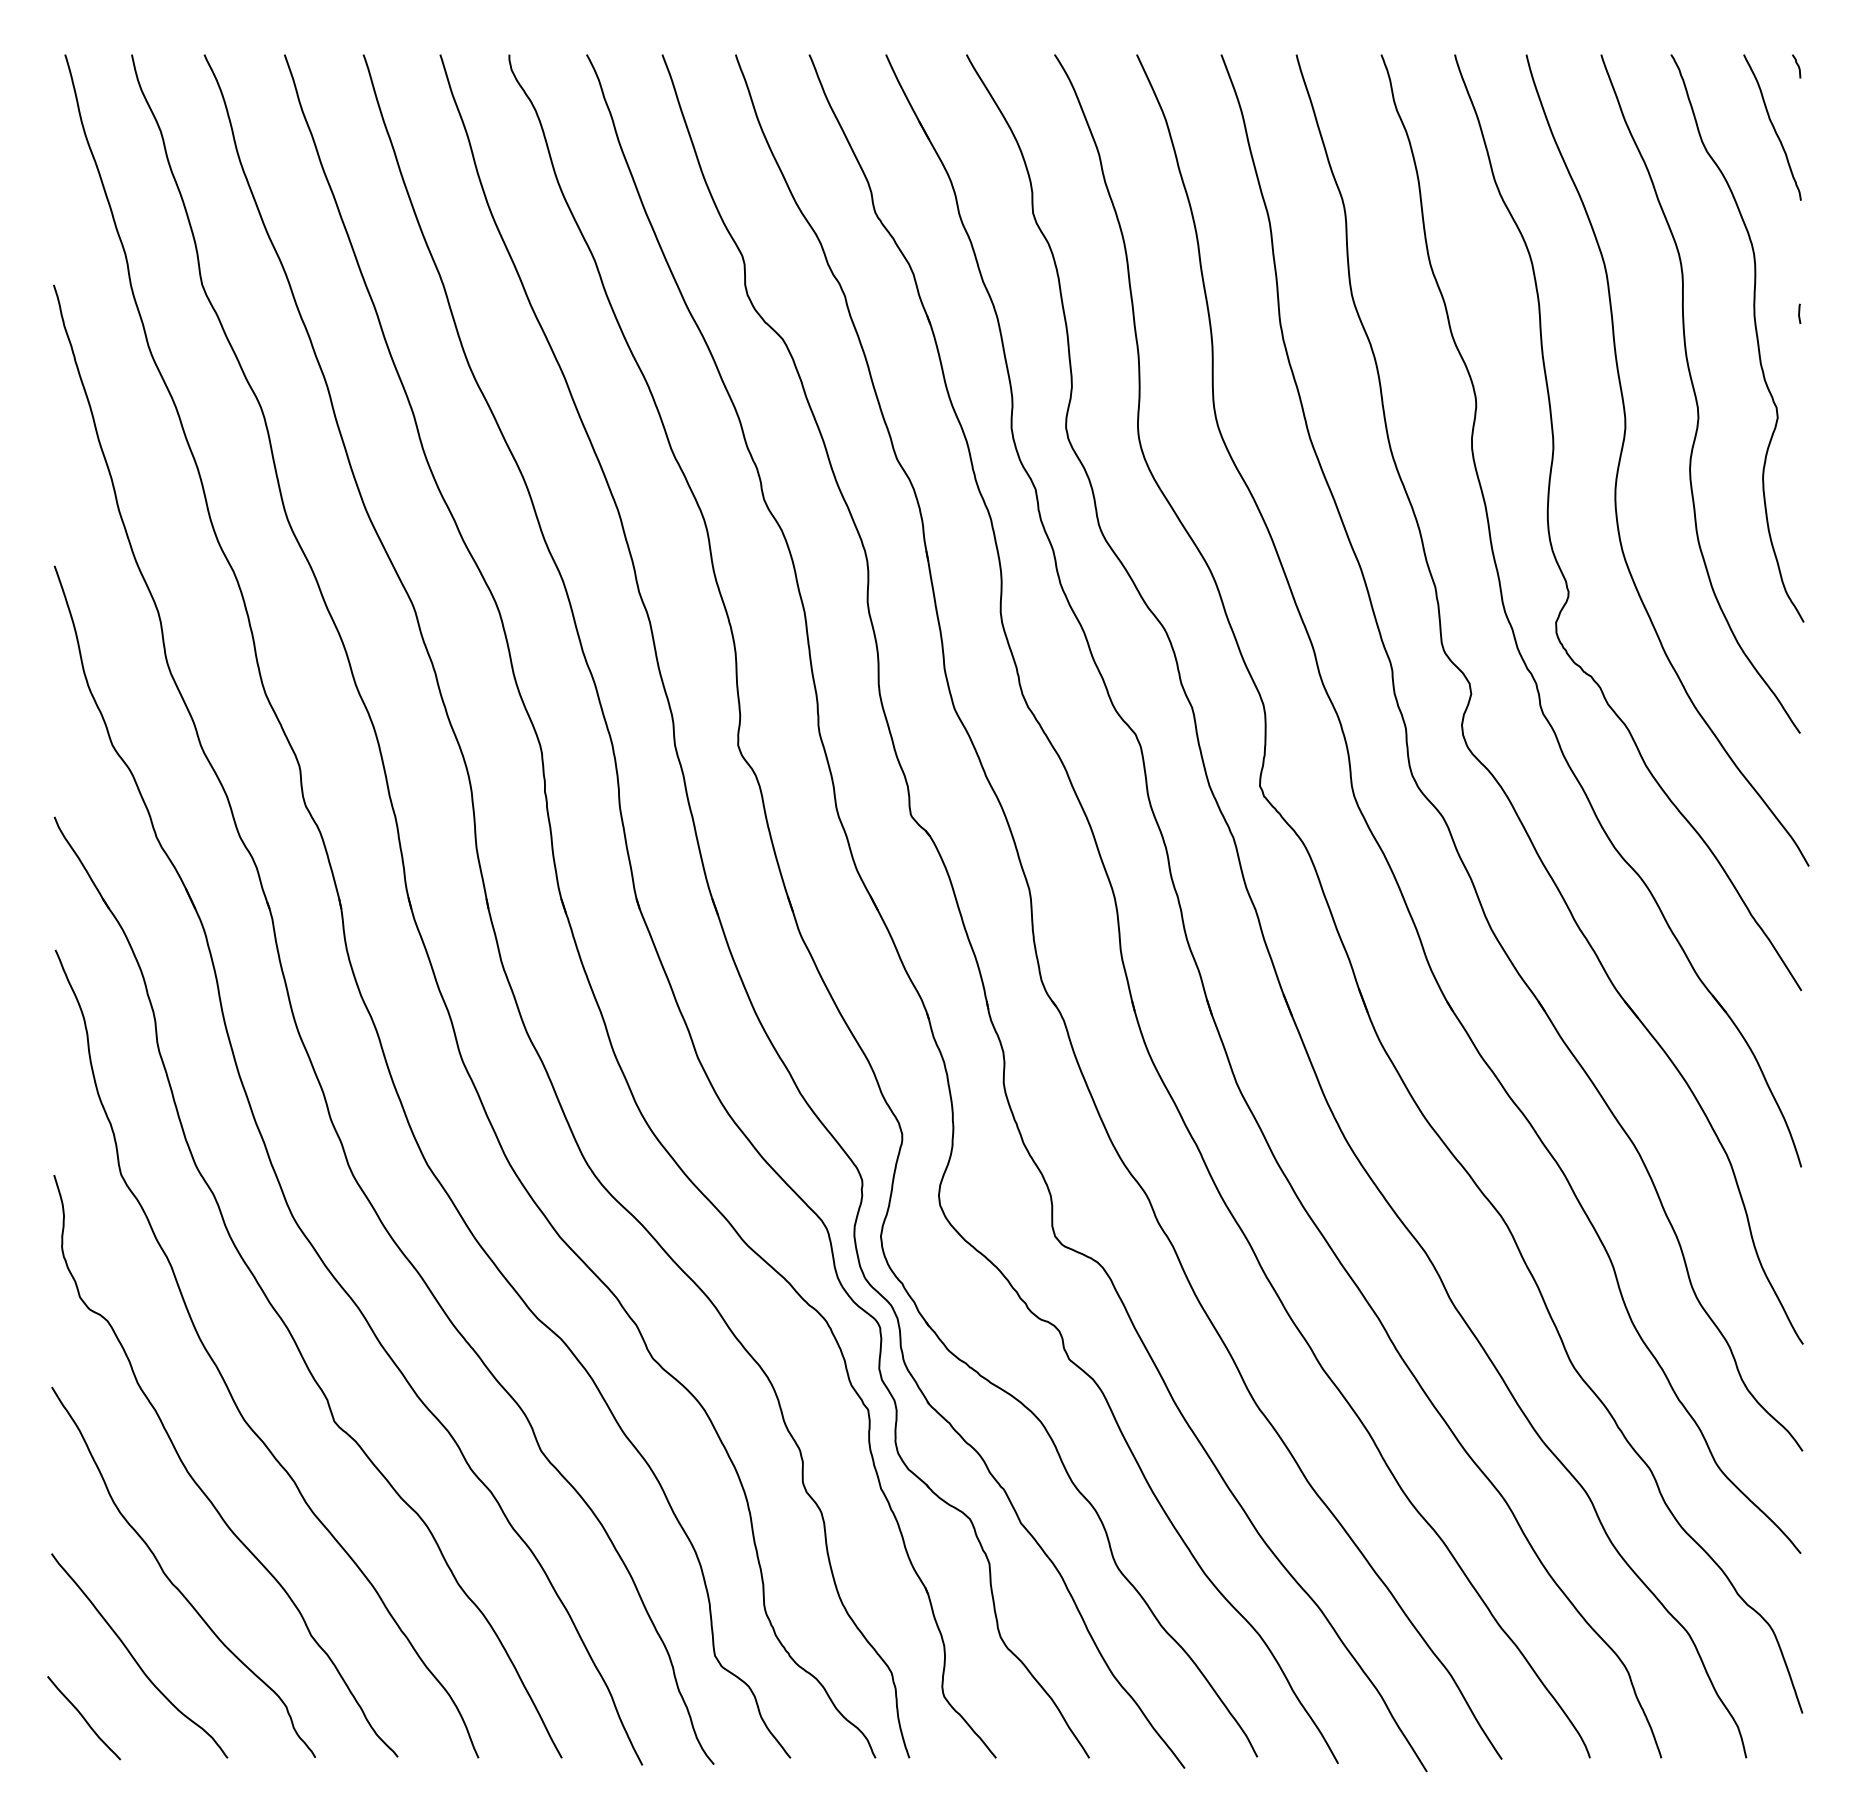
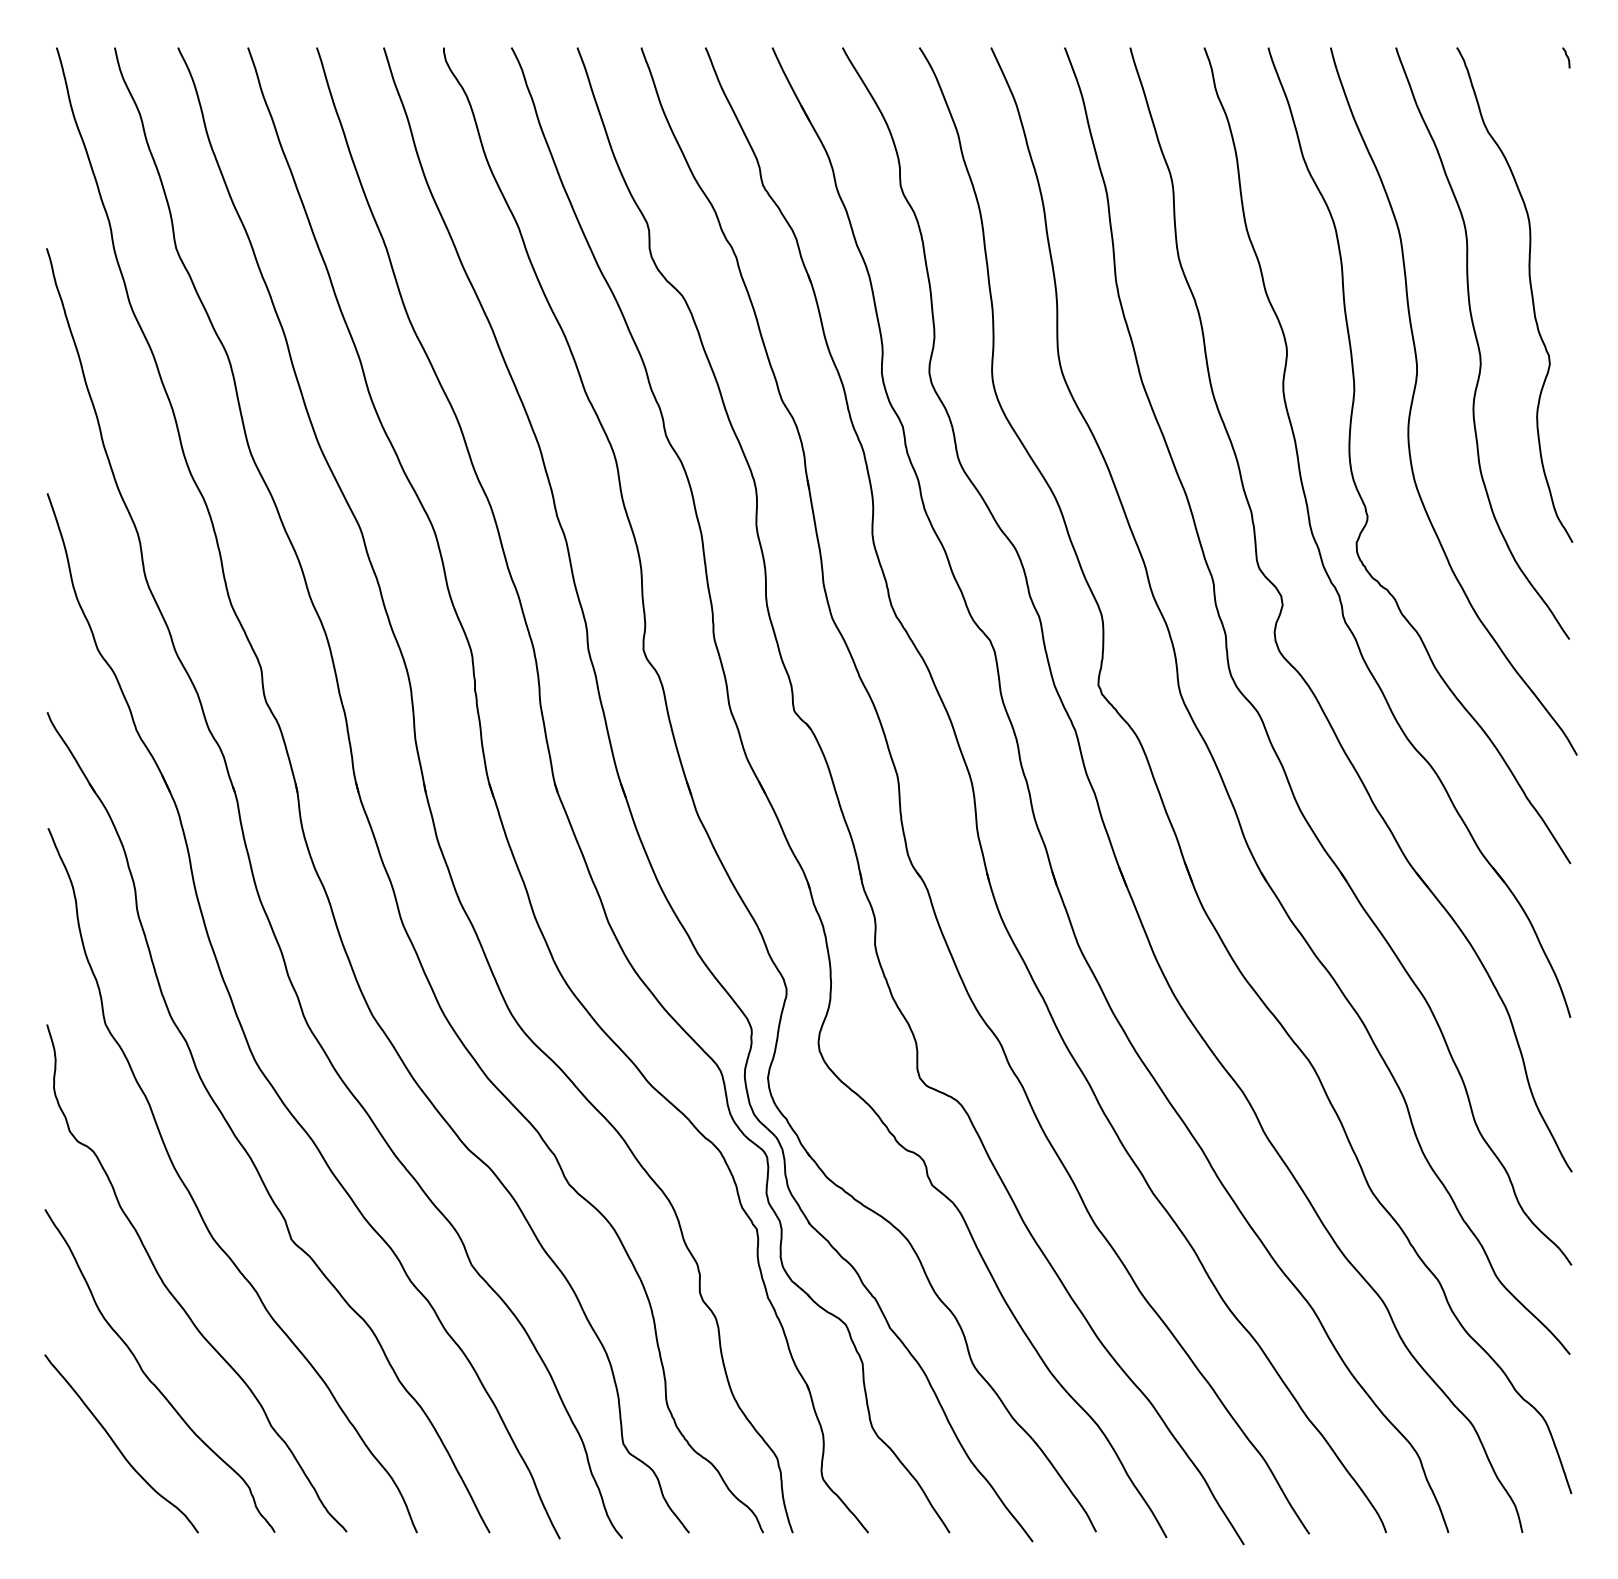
curve: (1771, 125) -> (1544, 109), removed
line: (1799, 313) -> (1568, 273), removed
curve: (84, 1717) -> (73, 1497), removed

